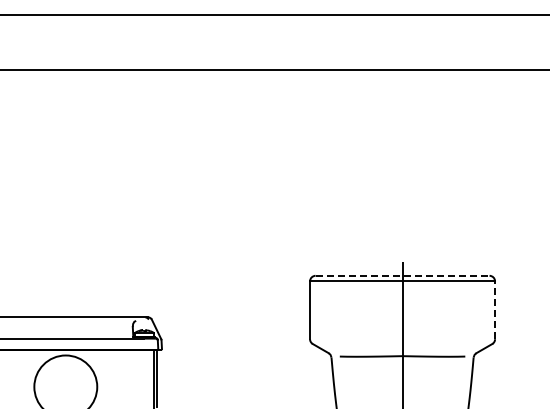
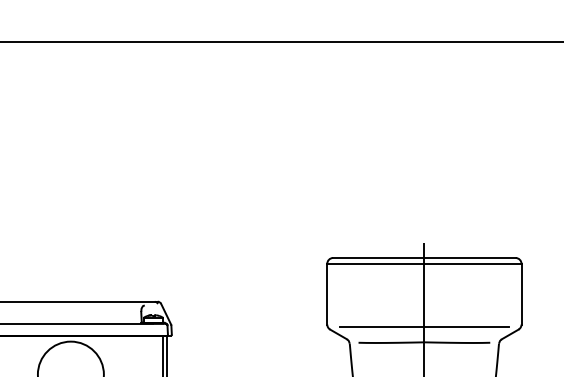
line: (402, 275) -> (424, 257), dashed -> solid
line: (495, 310) -> (521, 294), dashed -> solid
line: (402, 341) -> (424, 326), added

